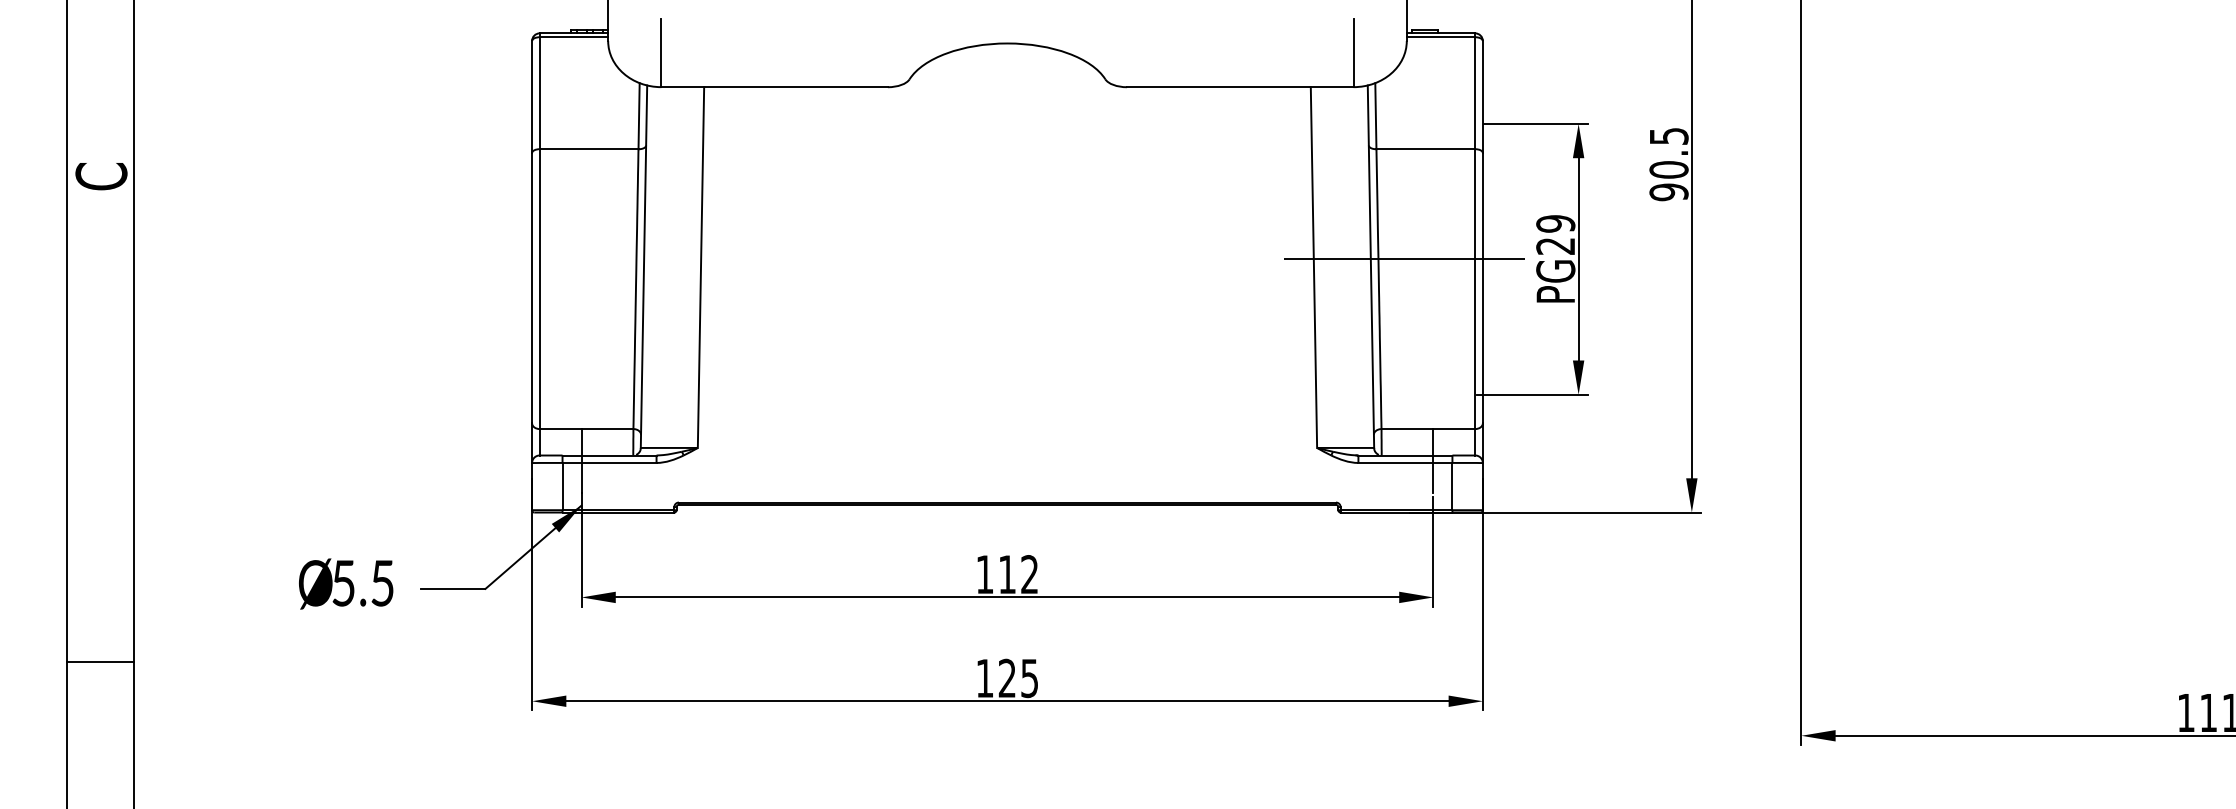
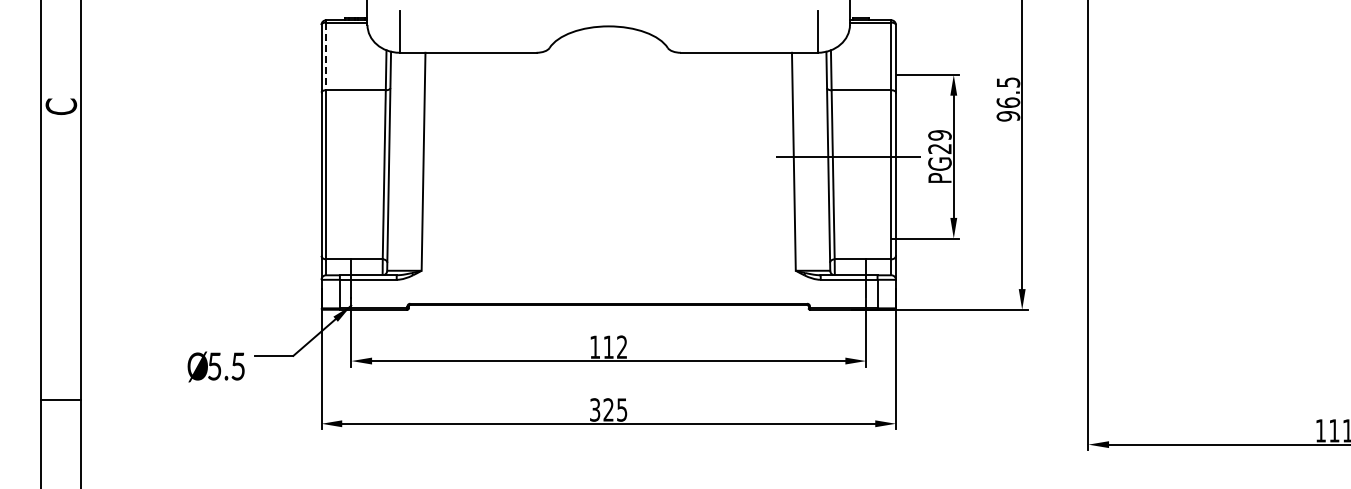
line: (540, 93) -> (326, 56), solid -> dashed
text: (1667, 169) -> (1007, 102), 90.5 -> 96.5
text: (345, 583) -> (215, 366), moved
text: (985, 677) -> (595, 409), 125 -> 325

